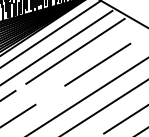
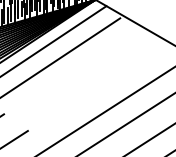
line: (75, 50) -> (75, 65), removed
line: (97, 64) -> (102, 82), removed

